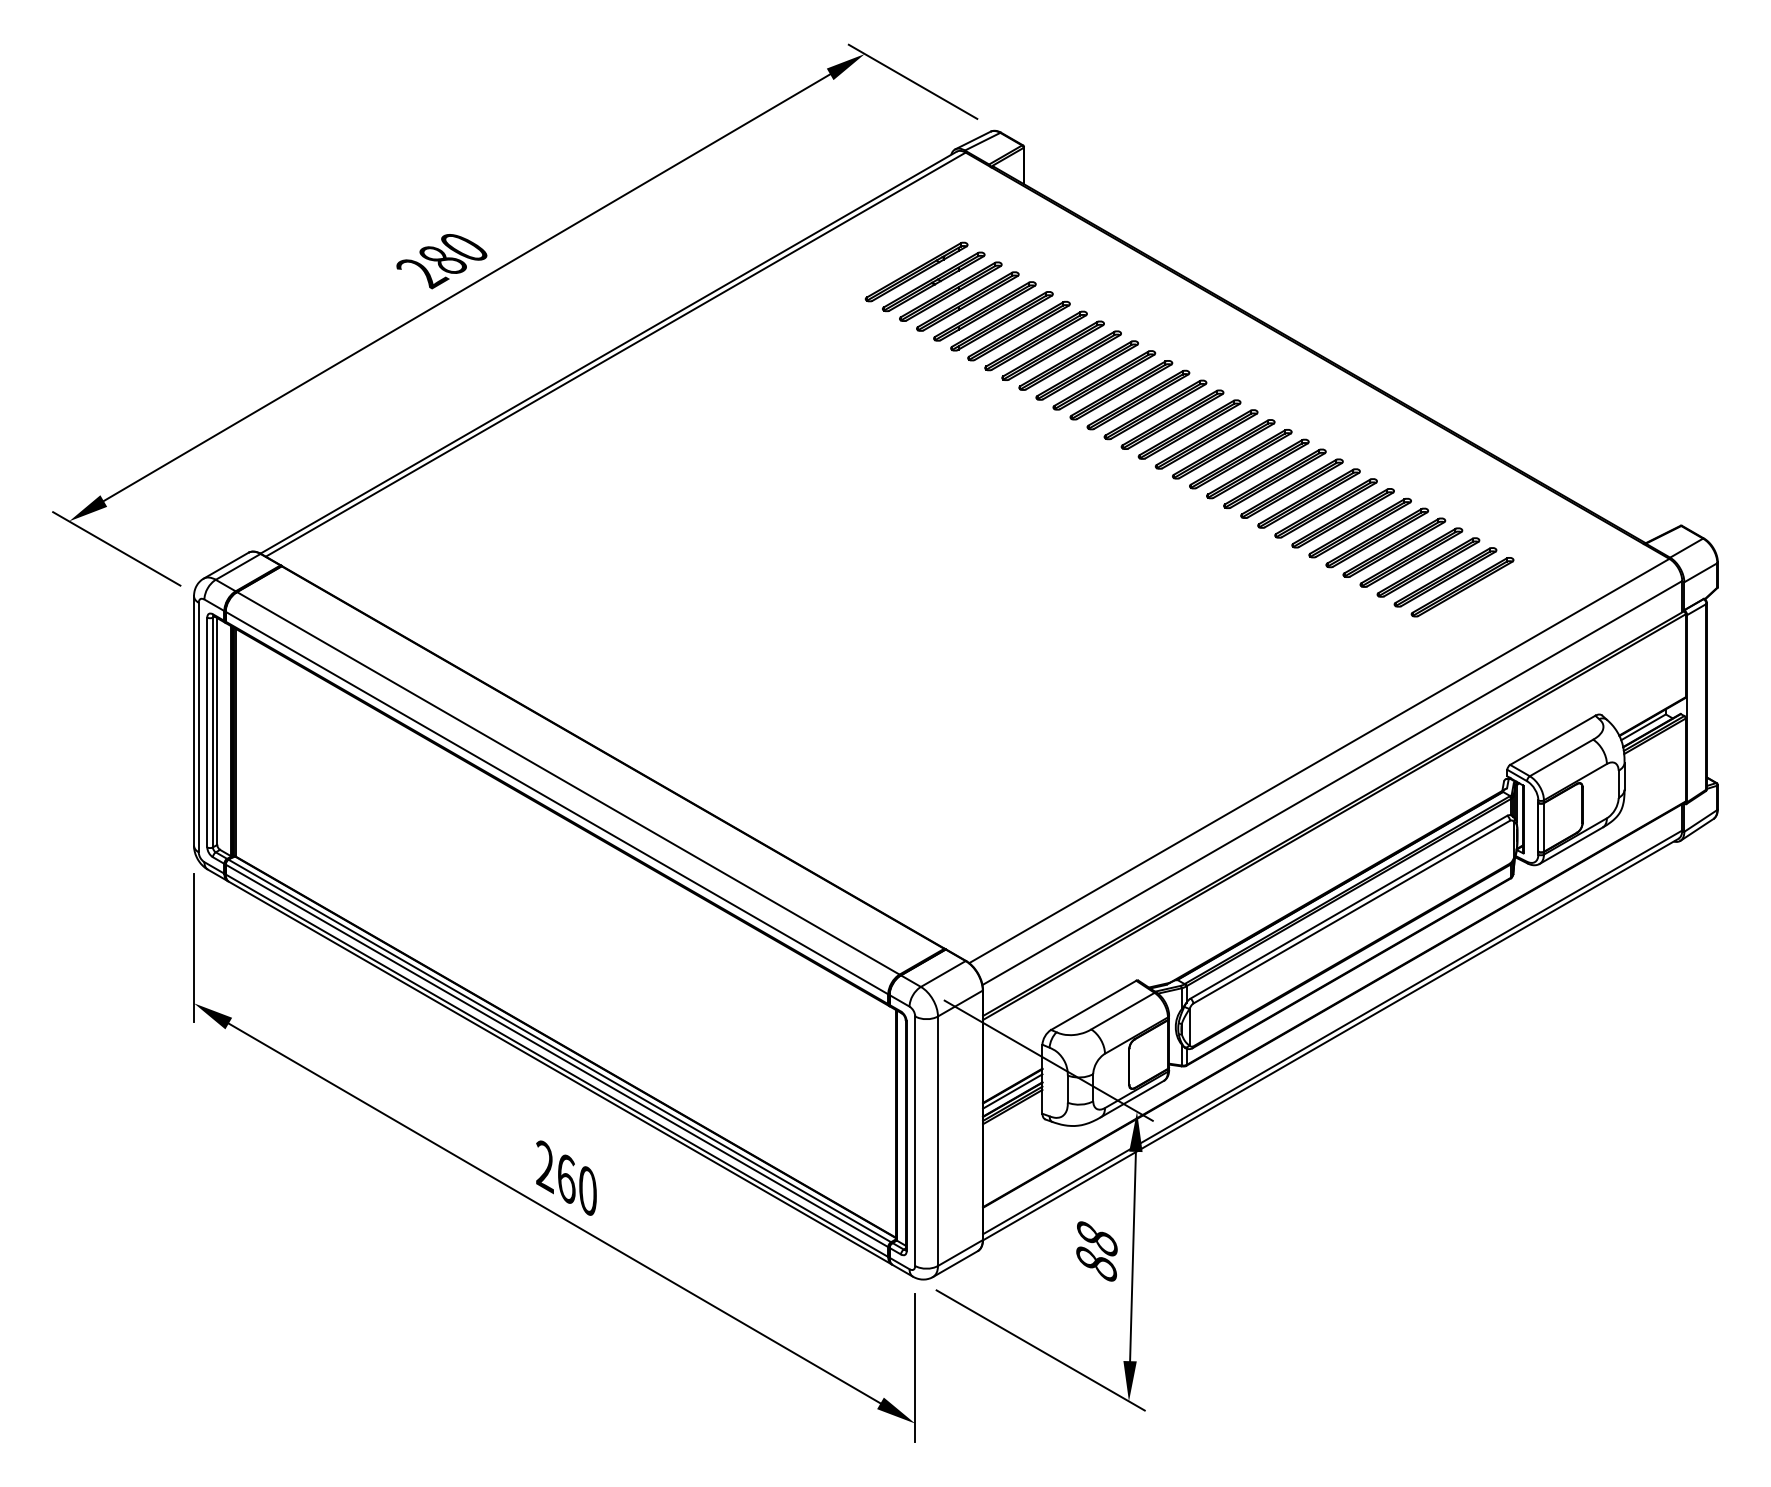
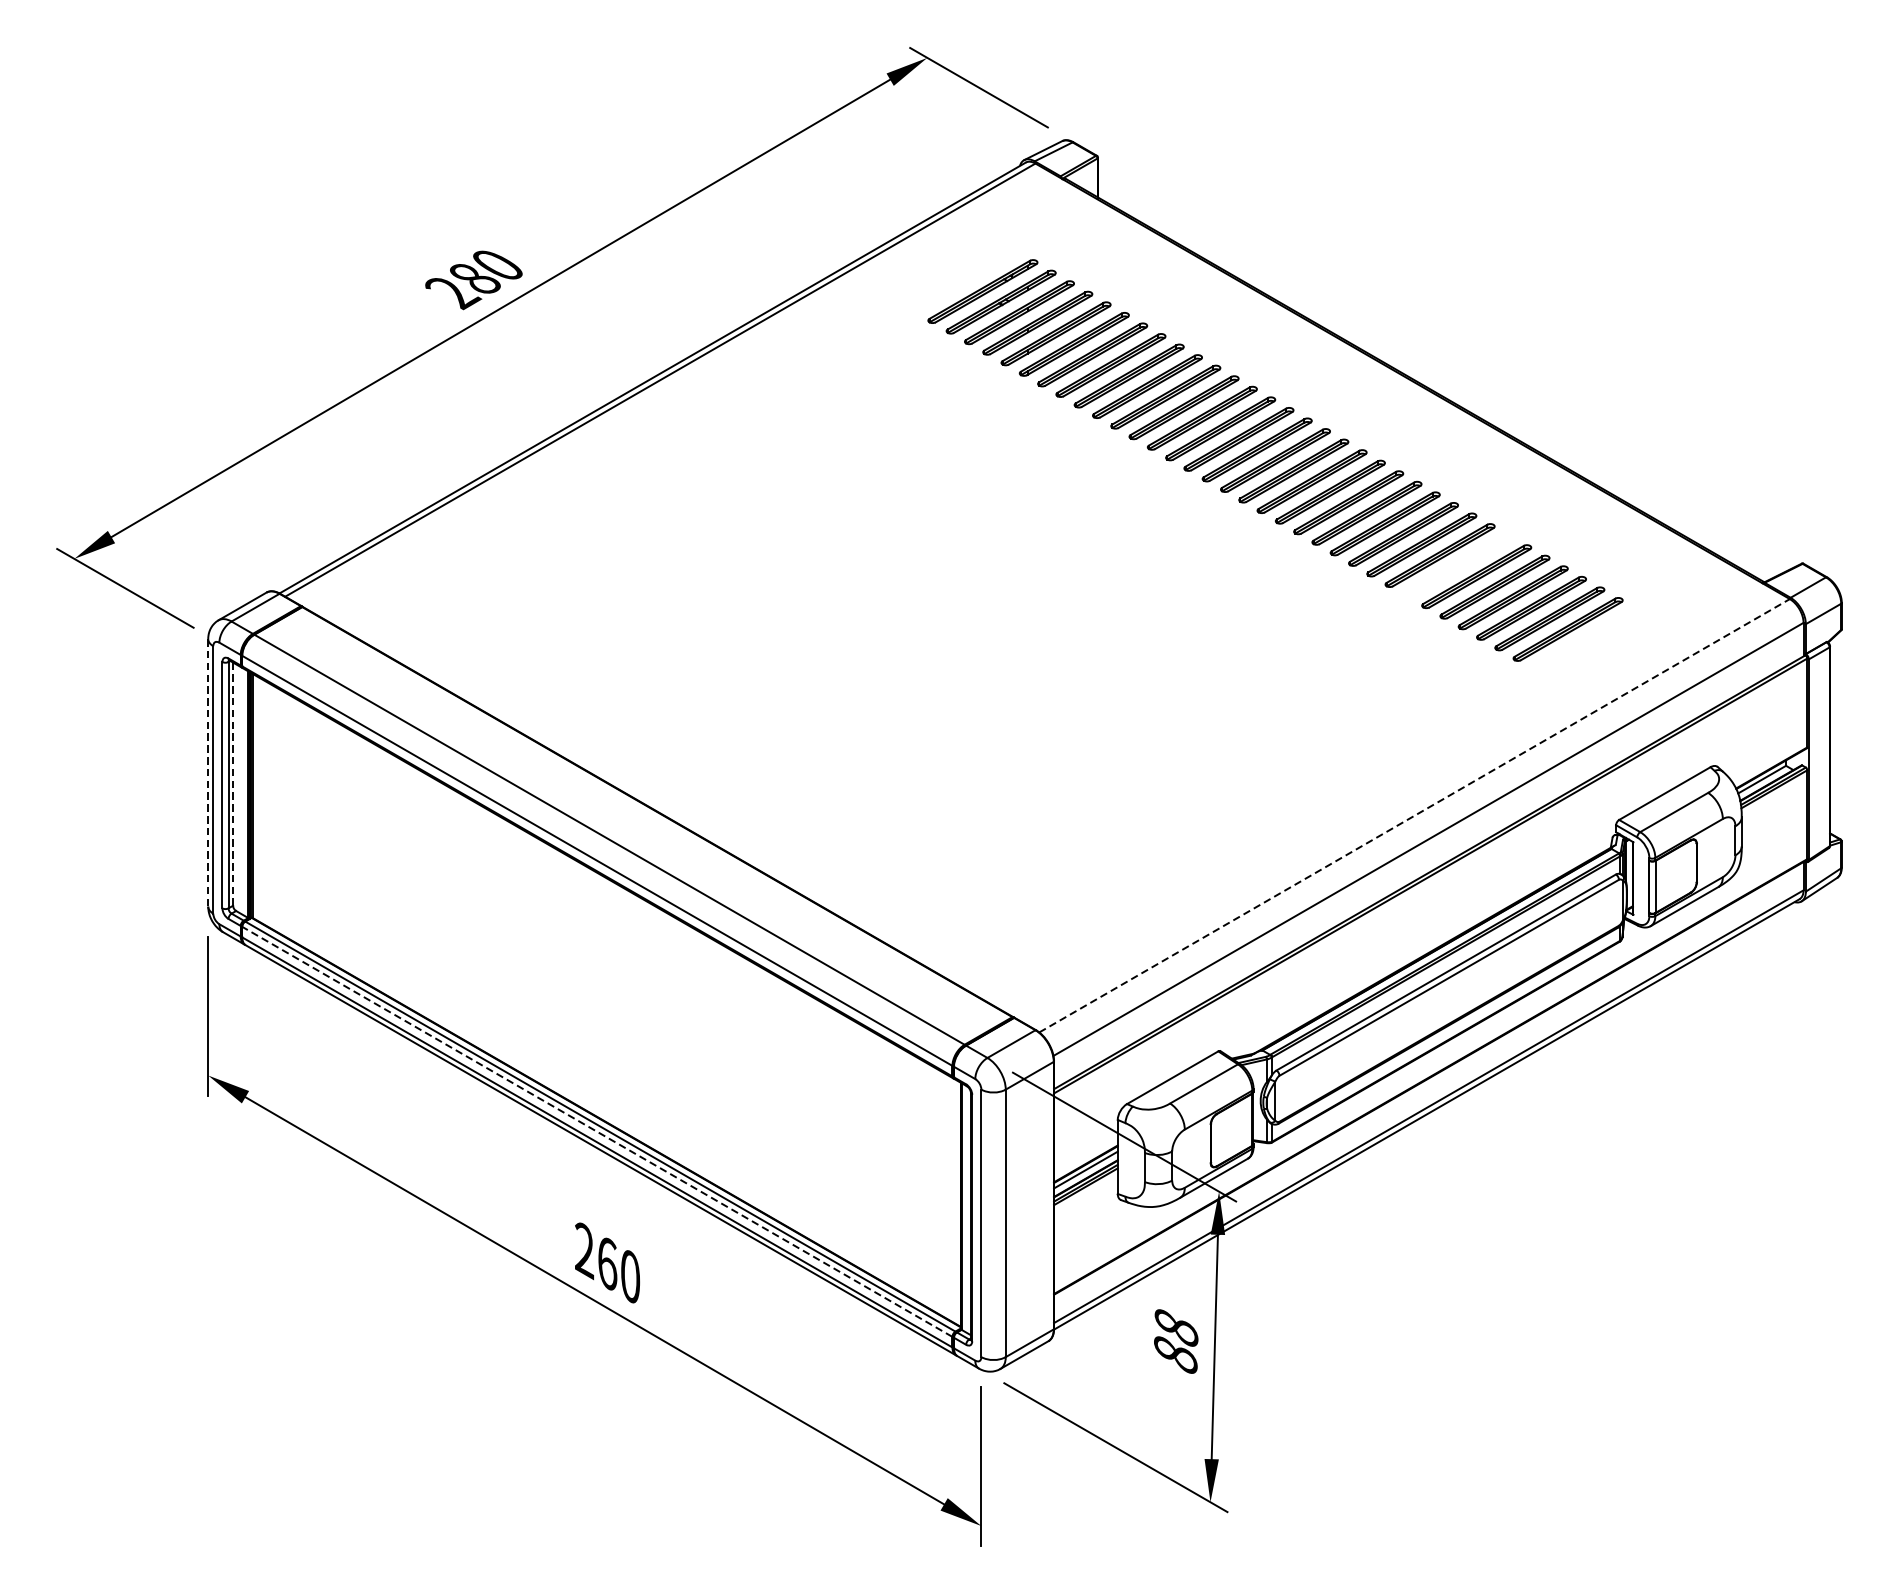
part: (1359, 527) -> (1457, 565), removed
line: (194, 721) -> (208, 773), solid -> dashed
line: (217, 732) -> (233, 785), solid -> dashed
line: (1319, 760) -> (1414, 815), solid -> dashed
line: (556, 1055) -> (596, 1131), solid -> dashed

